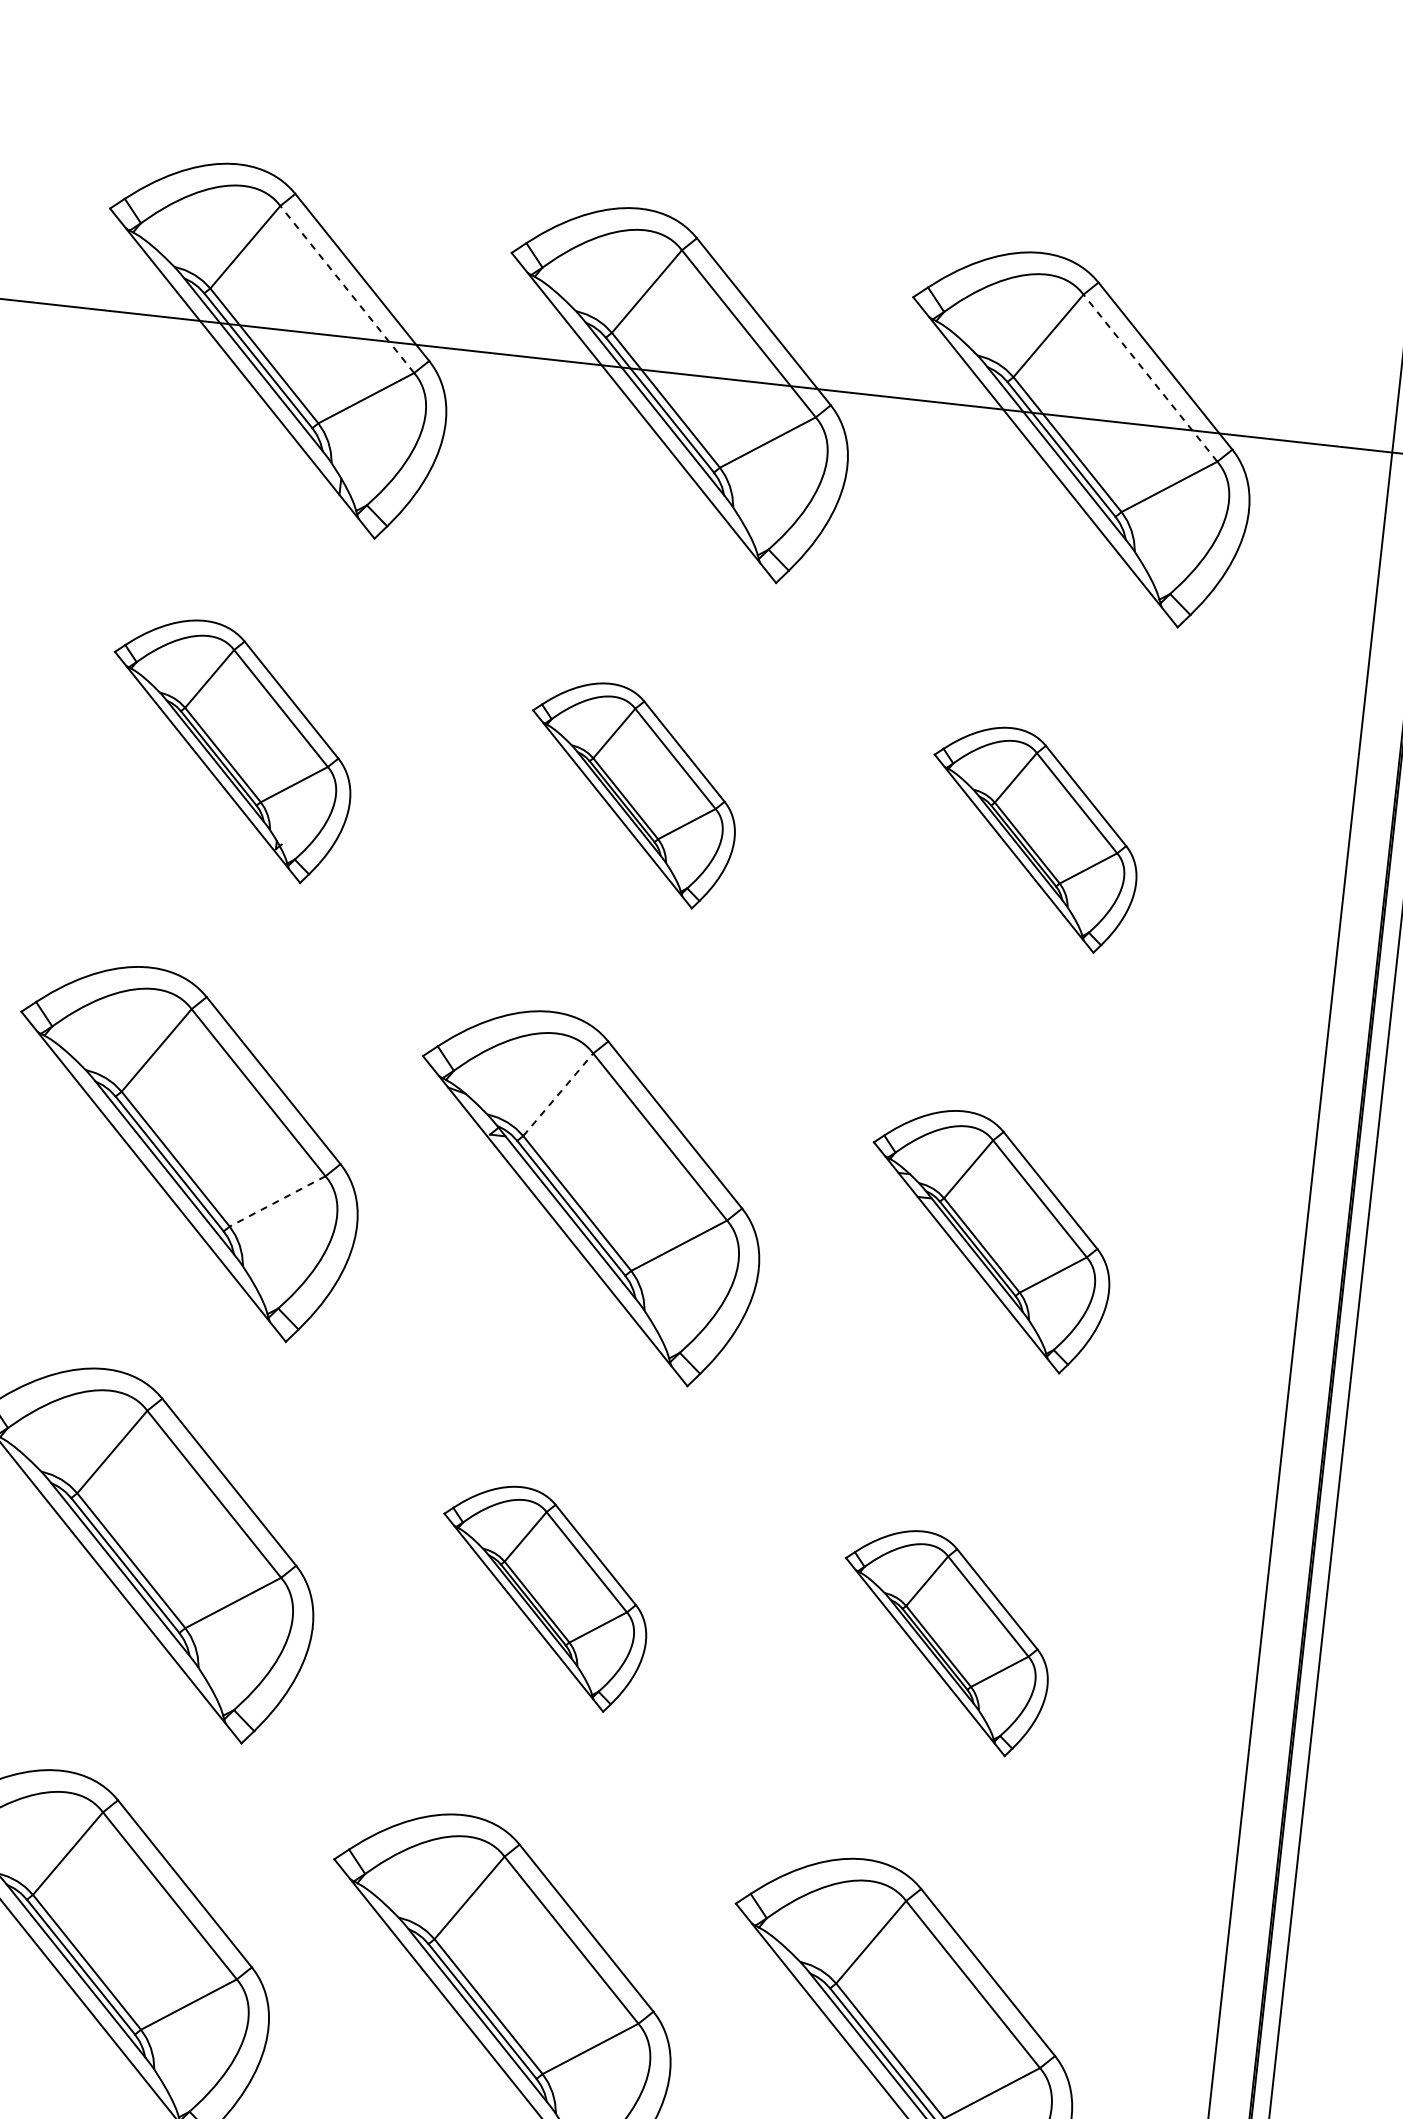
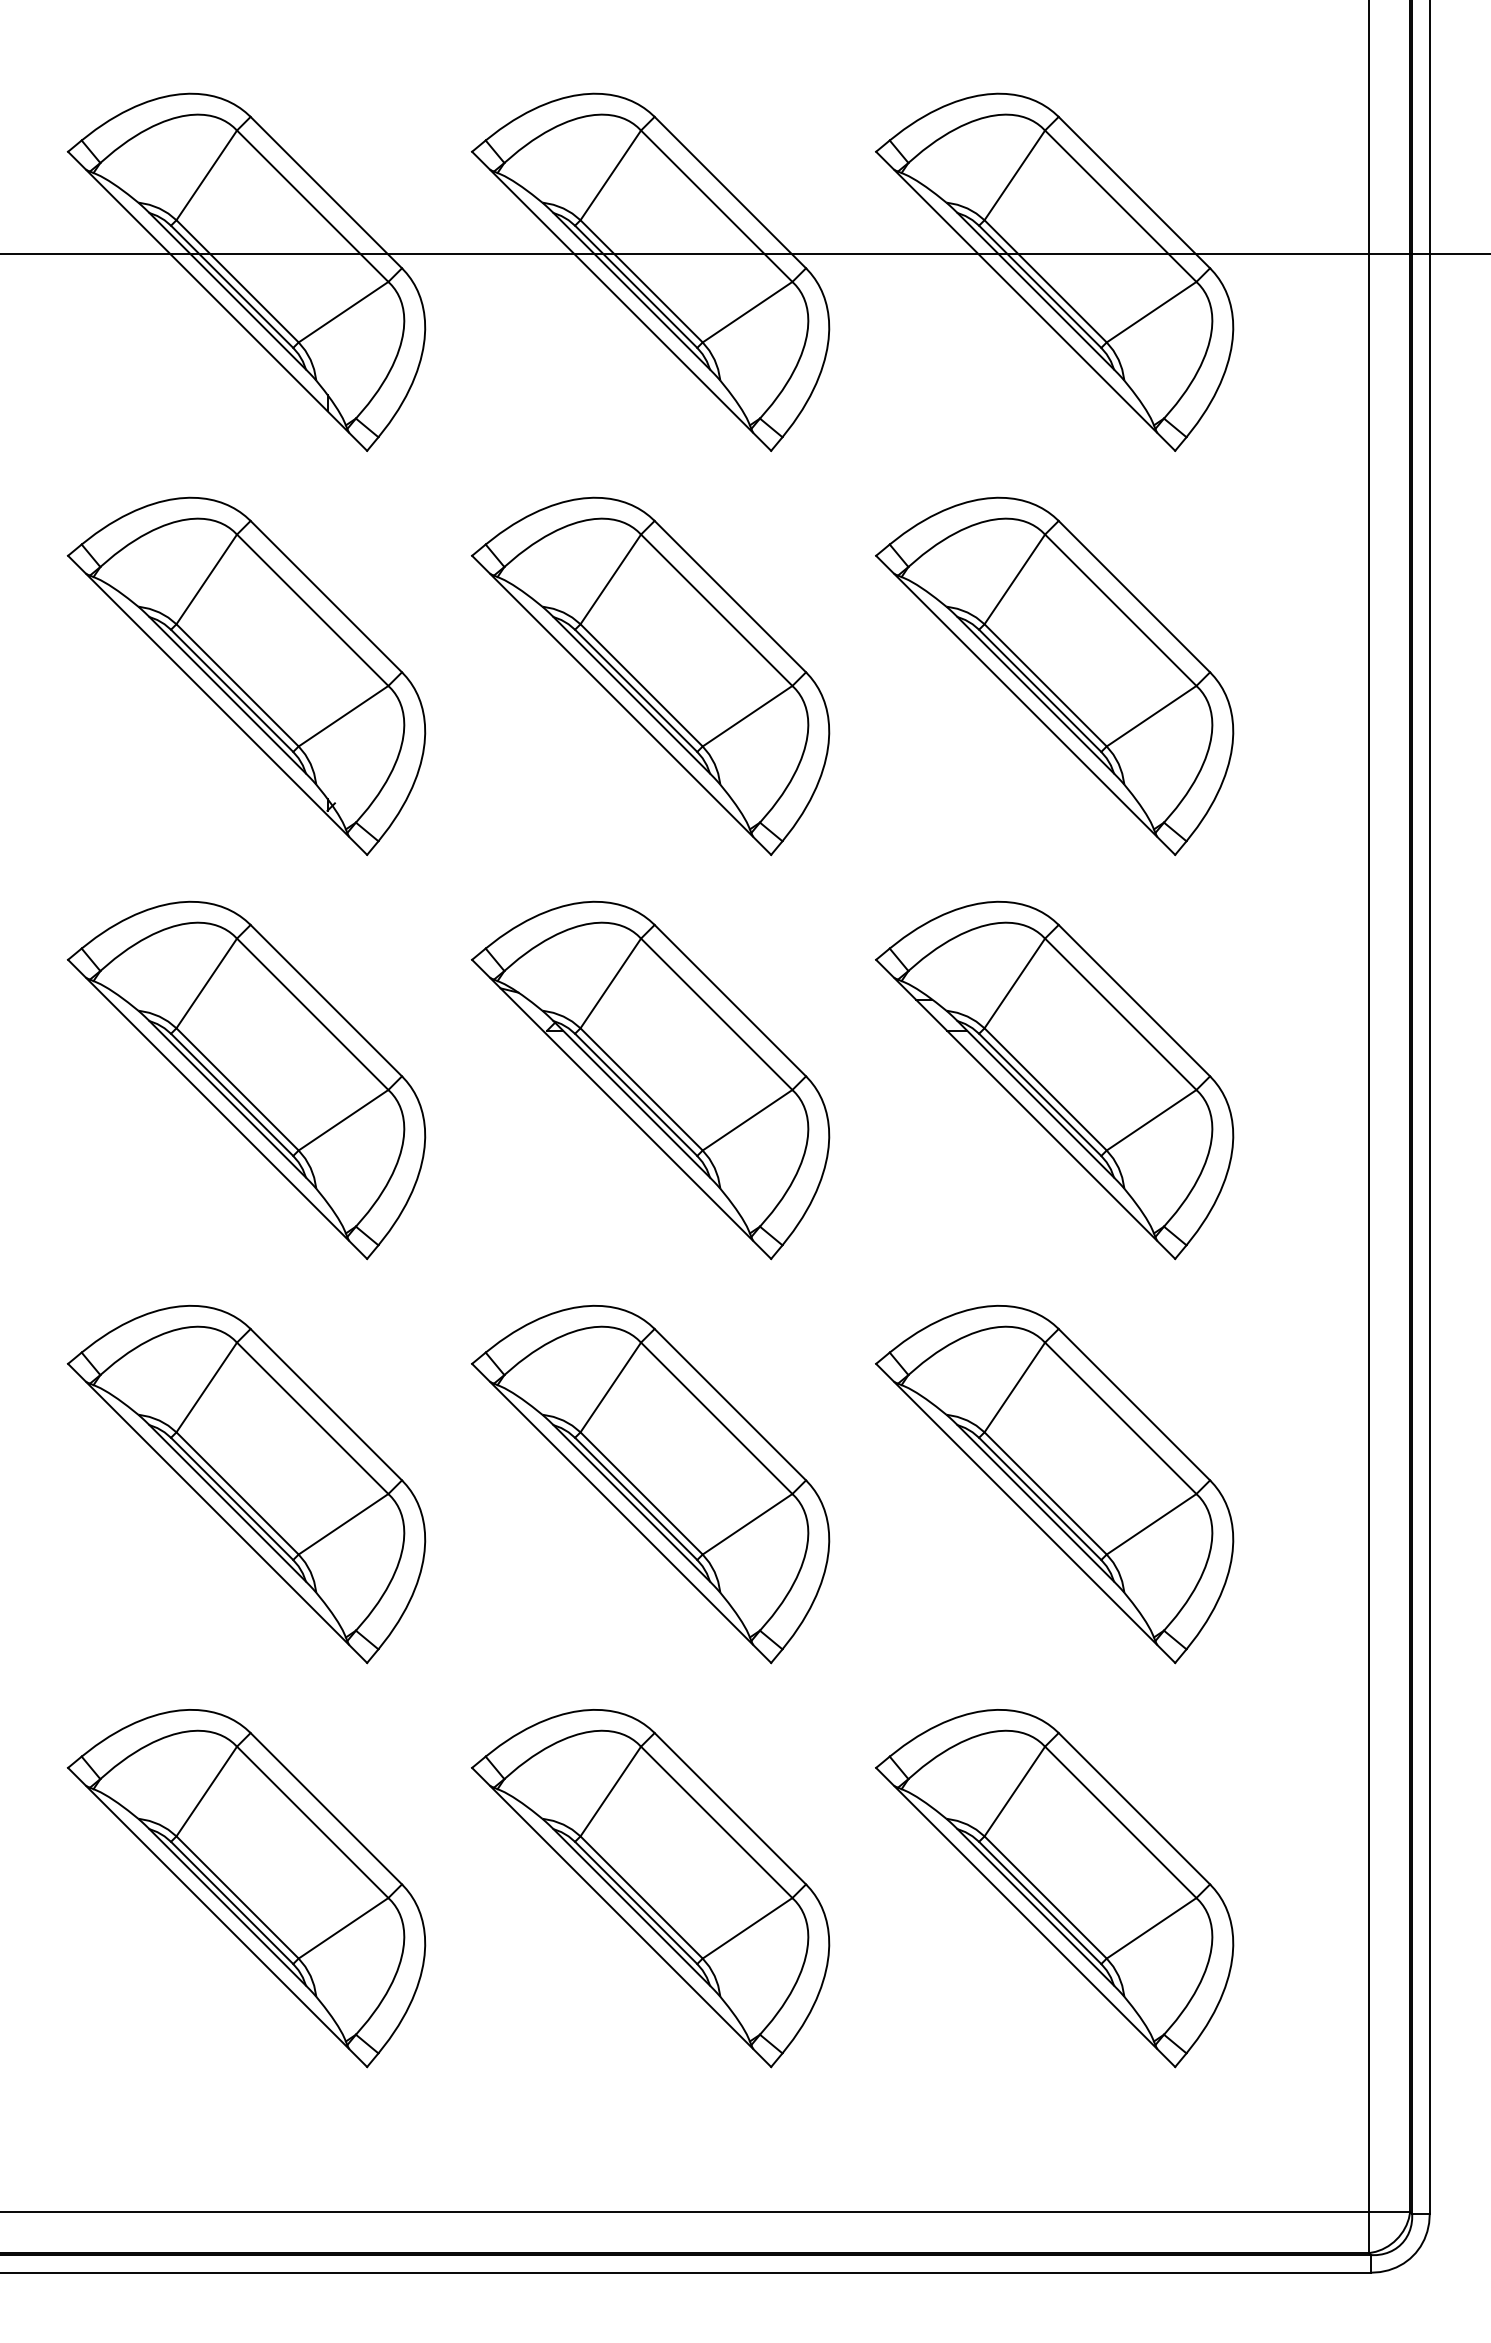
line: (347, 288) -> (312, 205), dashed -> solid
line: (1150, 377) -> (1120, 205), dashed -> solid
part: (229, 748) -> (246, 675), size x1.43
part: (631, 794) -> (650, 676), size x1.67
part: (1032, 838) -> (1054, 676), size x1.67
line: (558, 1094) -> (611, 983), dashed -> solid
line: (277, 1201) -> (343, 1120), dashed -> solid
part: (988, 1239) -> (1054, 1080), size x1.43
part: (542, 1597) -> (650, 1484), size x1.67
part: (944, 1641) -> (1054, 1484), size x1.67

